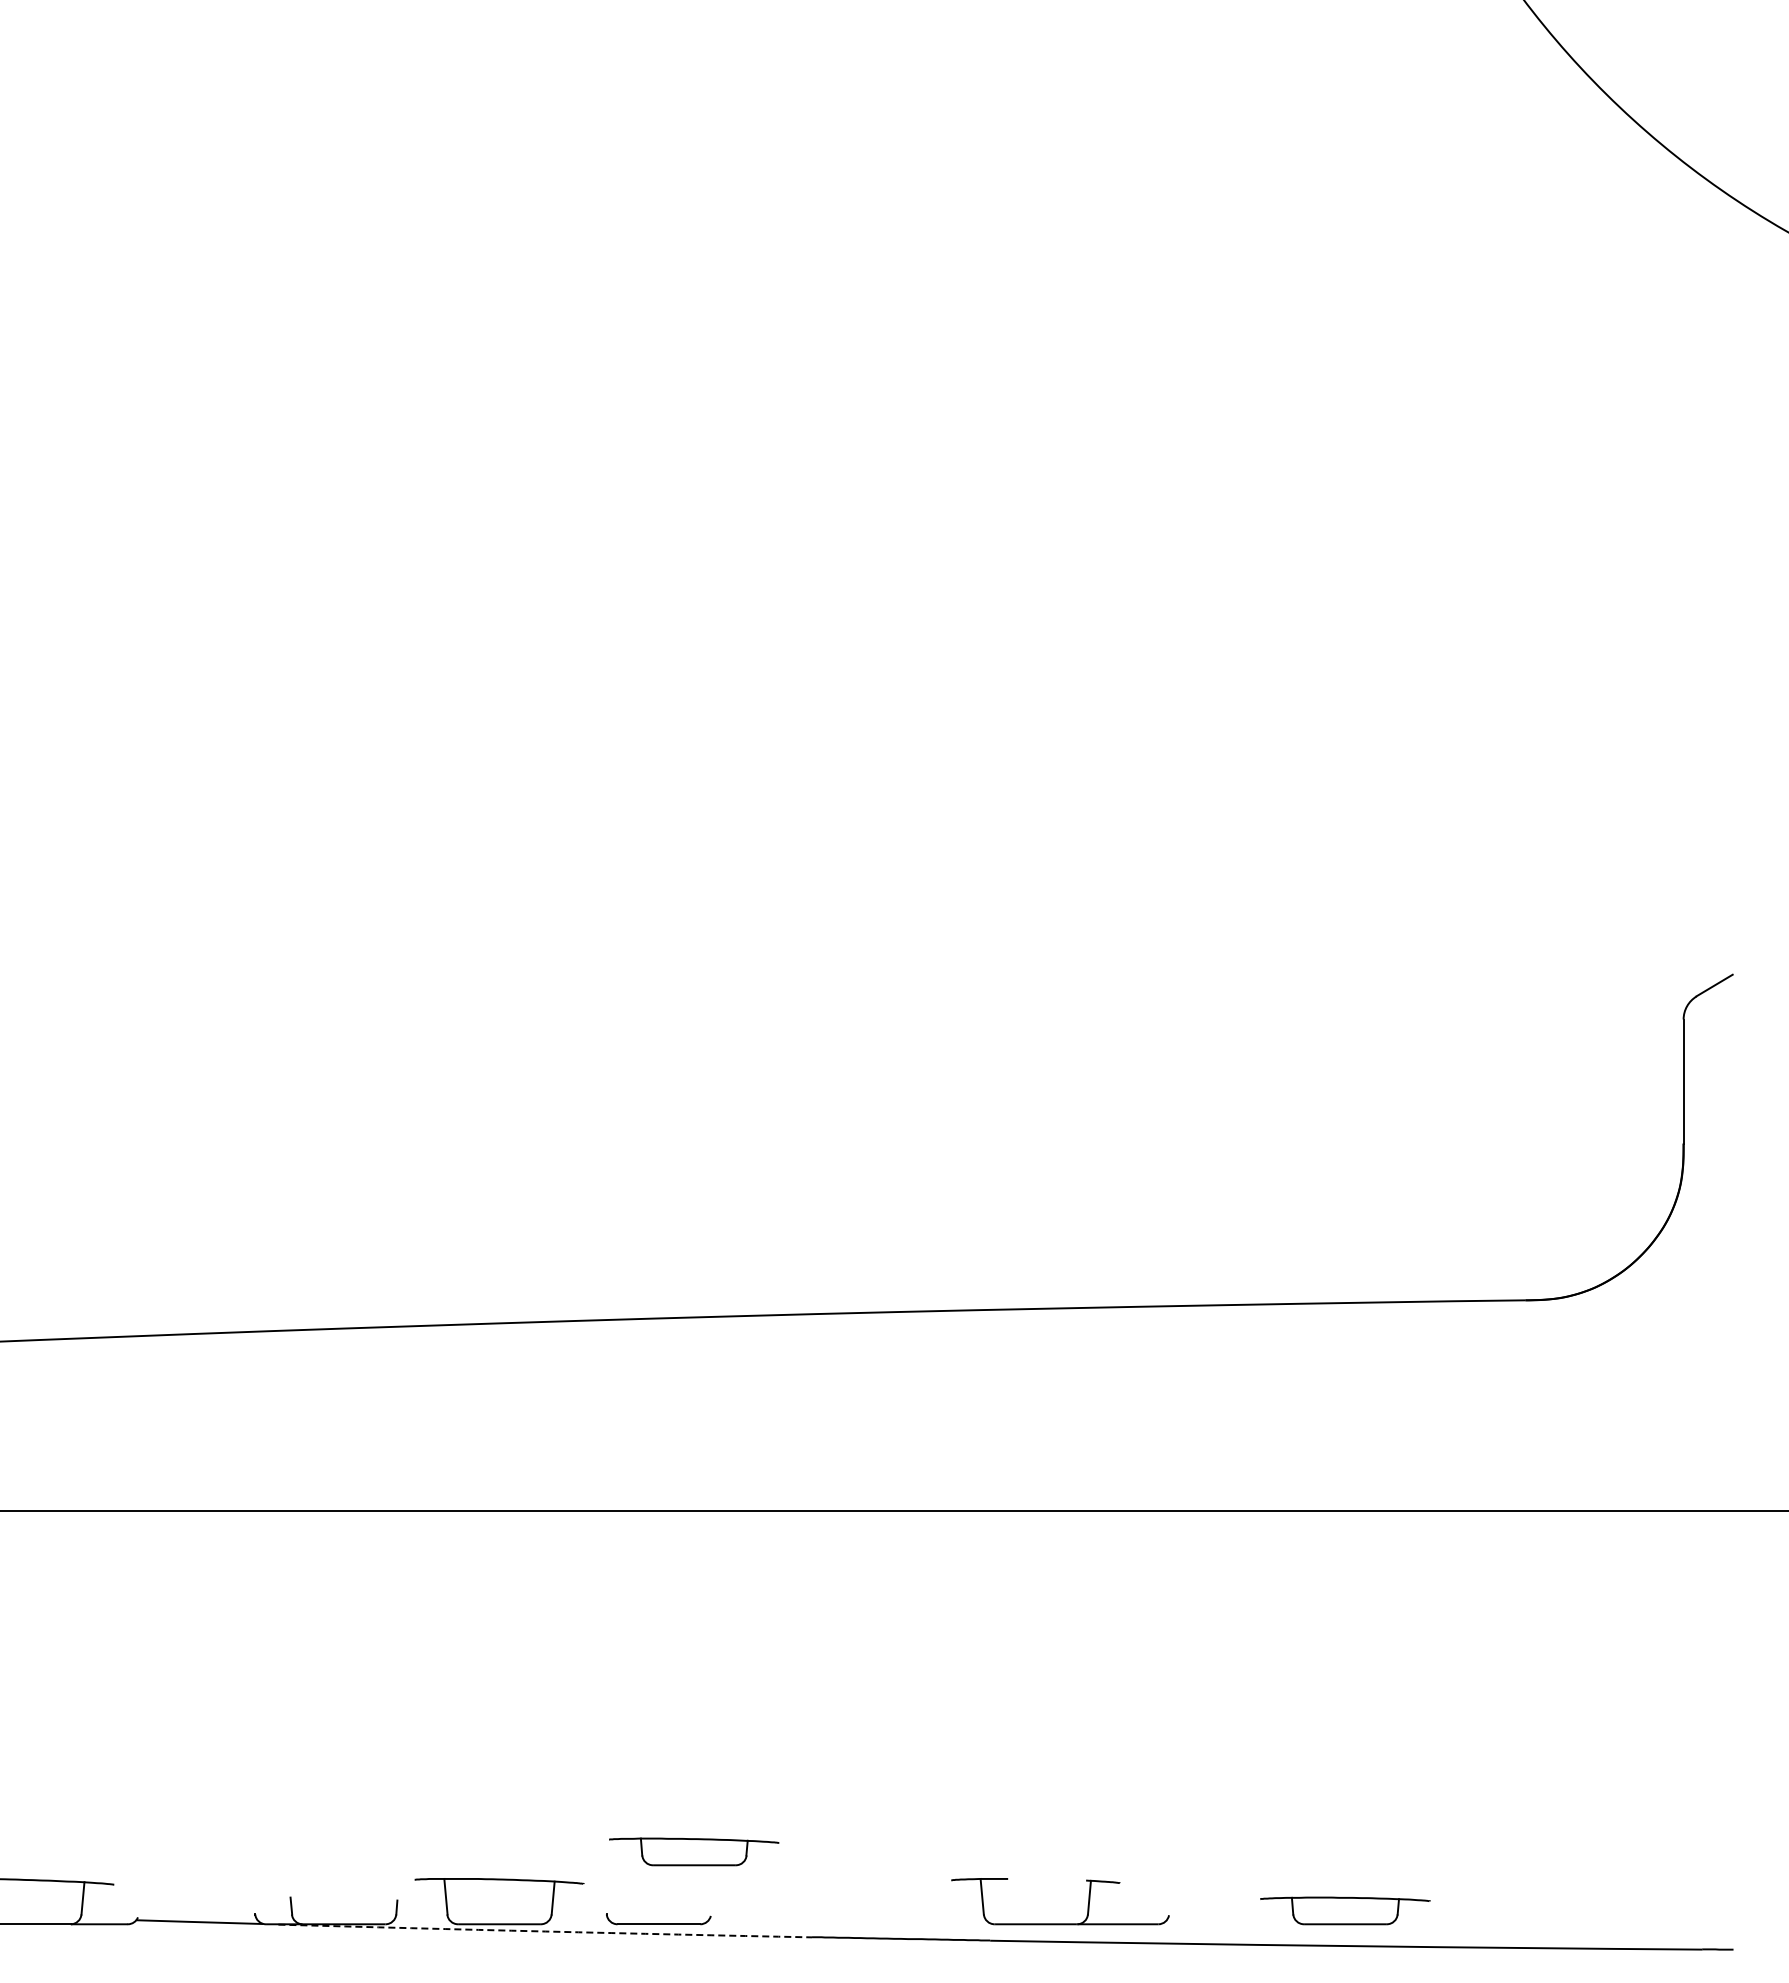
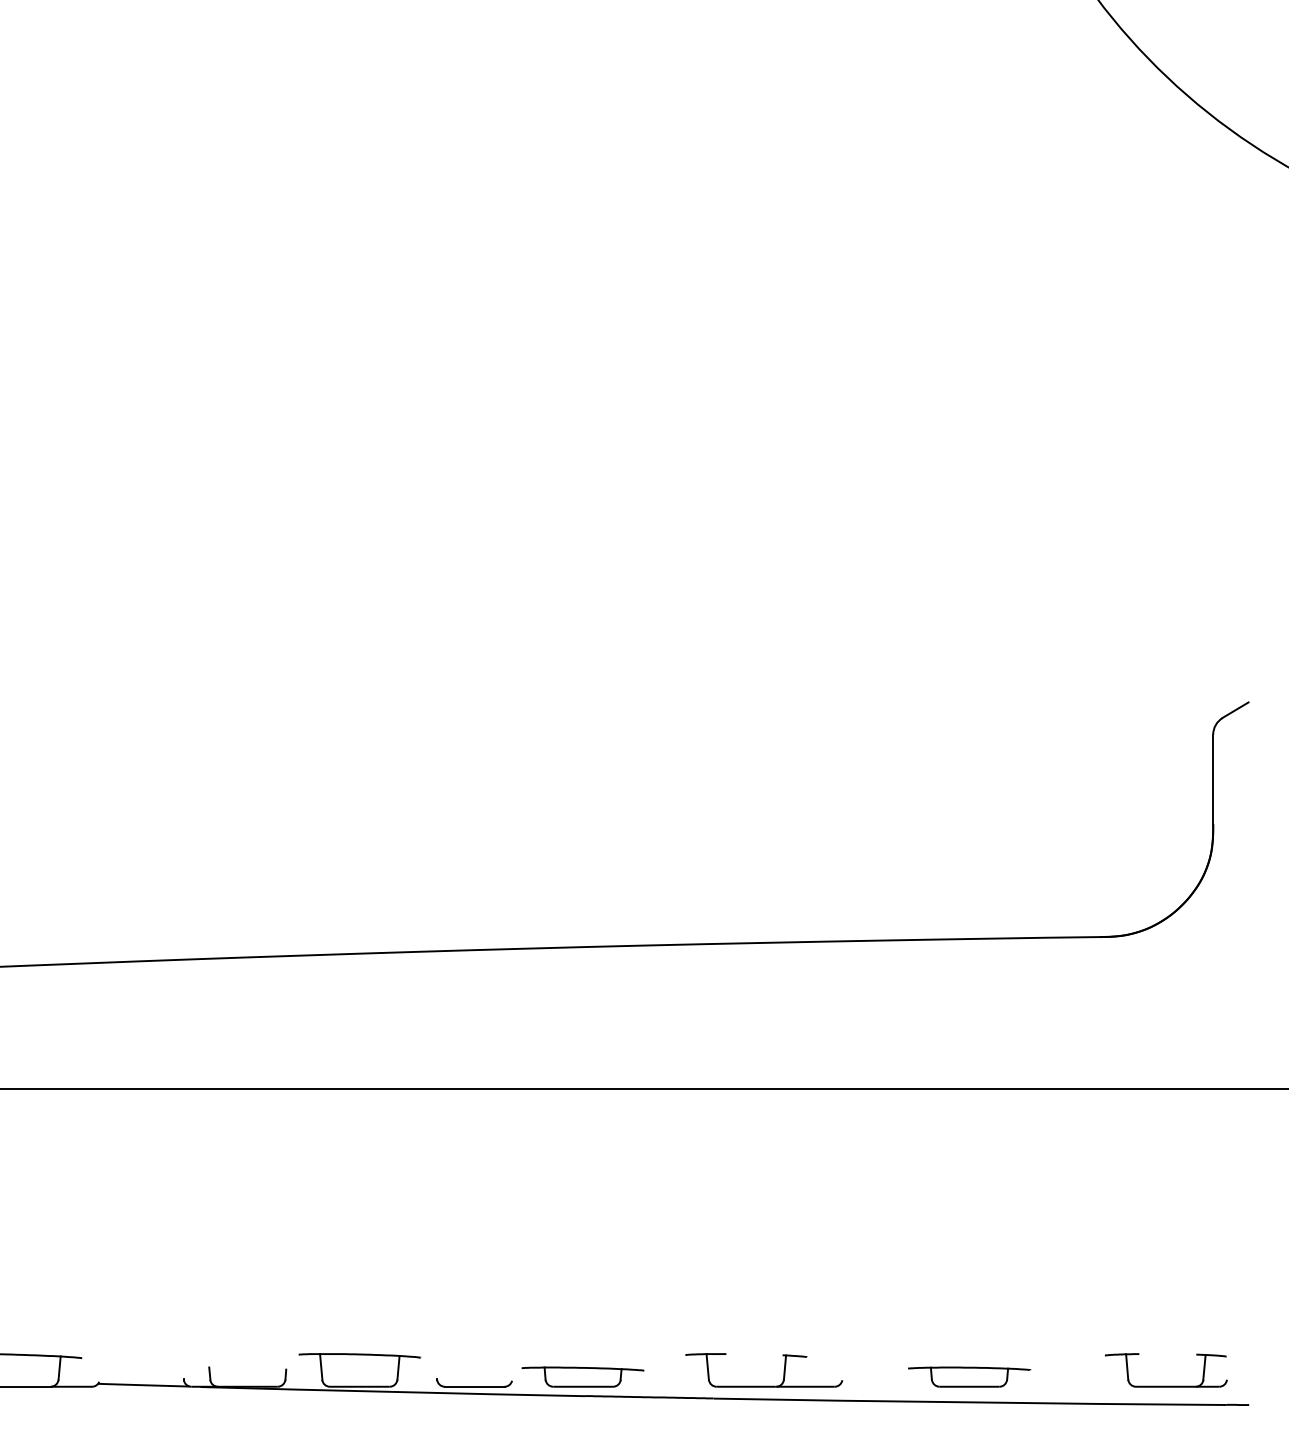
part: (694, 1851) -> (583, 1376), moved
part: (1618, 1923) -> (1166, 1386), added
arc: (545, 1931) -> (392, 1391), dashed -> solid

